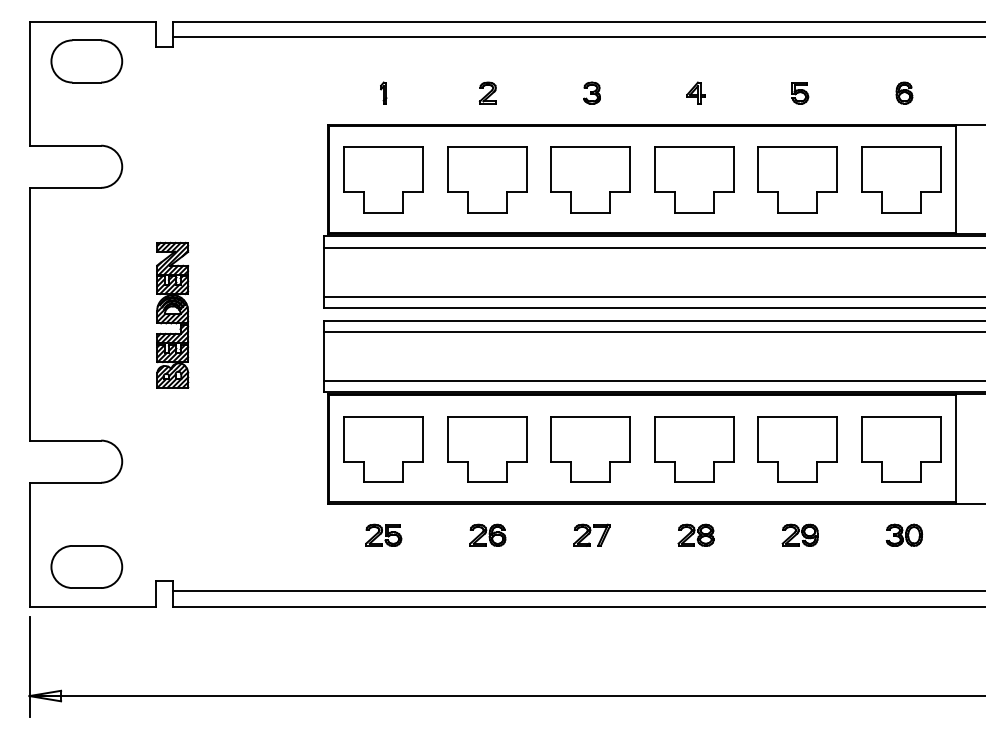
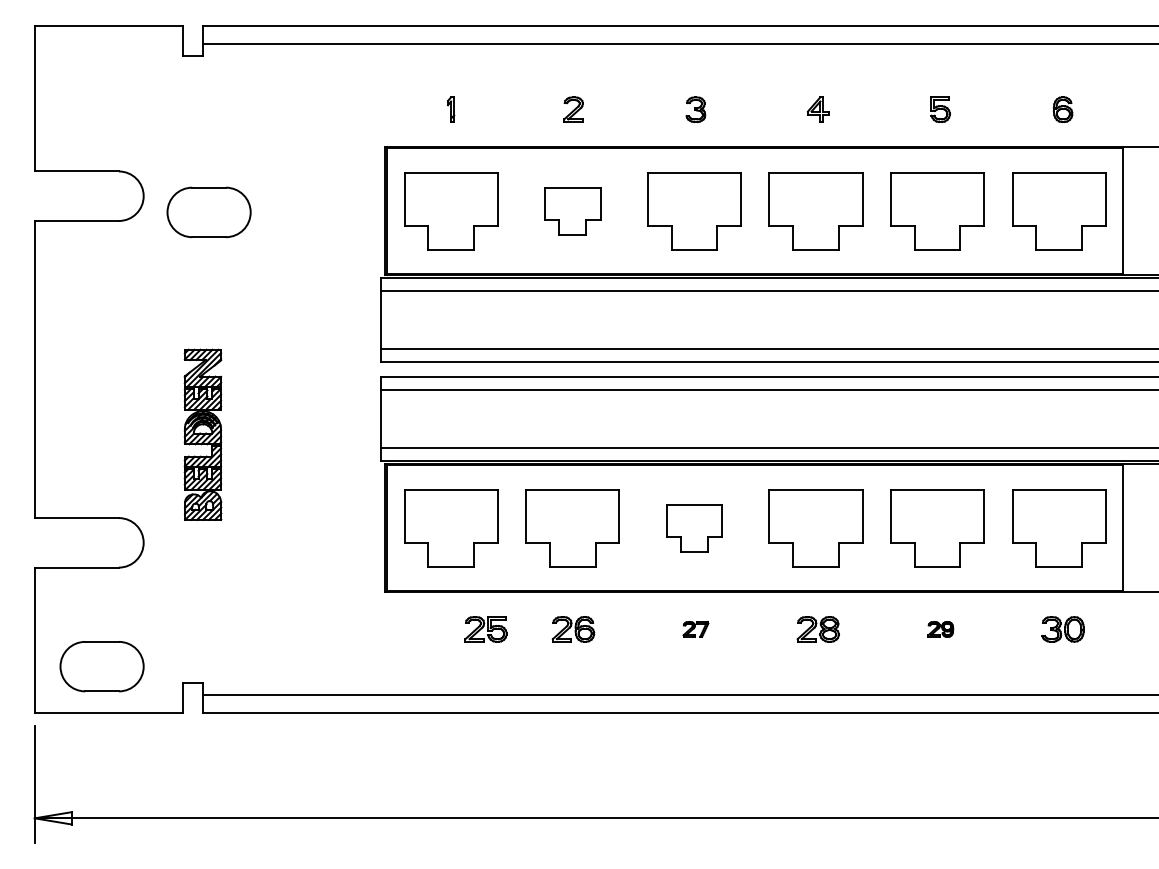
part: (86, 61) -> (208, 212), moved
part: (487, 179) -> (572, 211), size x0.6
part: (172, 315) -> (202, 434), moved
part: (590, 449) -> (694, 528), size x0.6
part: (383, 535) -> (485, 629), moved
part: (591, 535) -> (695, 629), size x0.6
part: (800, 535) -> (940, 629), size x0.6

